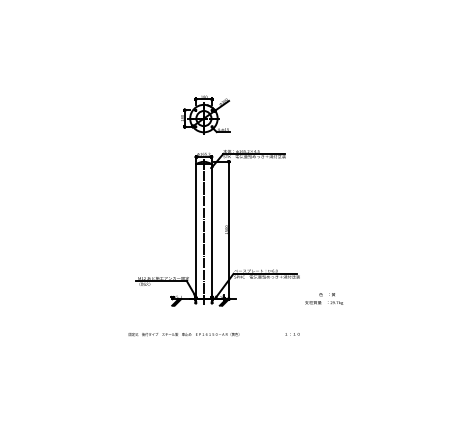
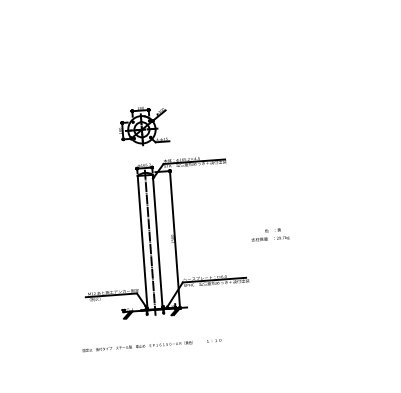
text: (324, 298) -> (270, 234), moved
text: (292, 334) -> (214, 340), moved

